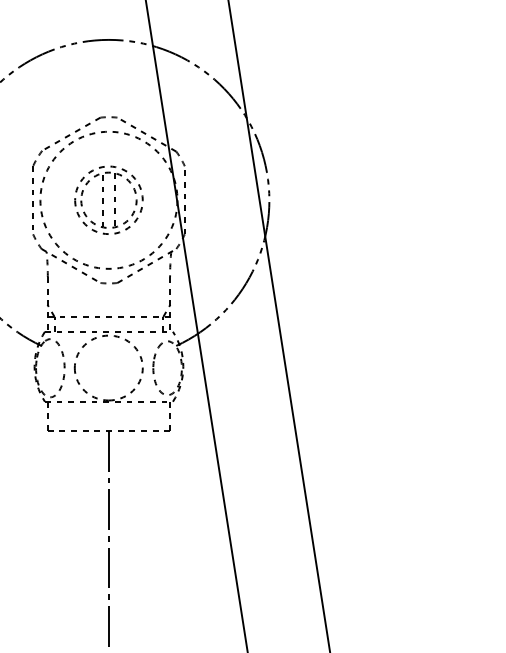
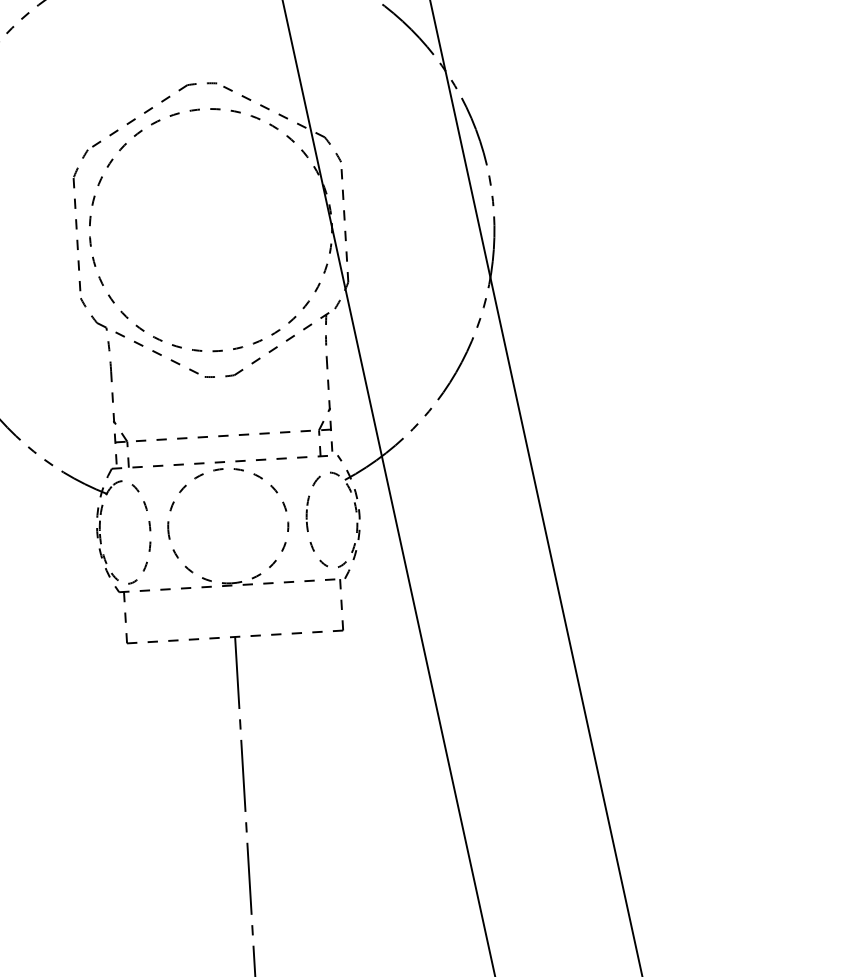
part: (108, 199) -> (210, 228), removed

